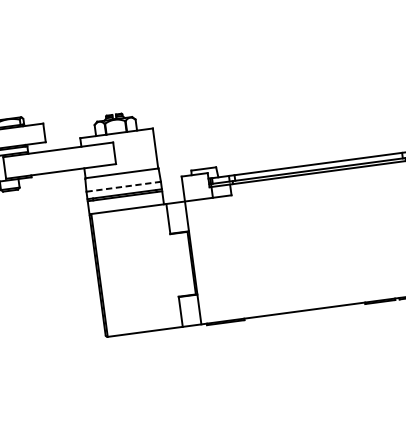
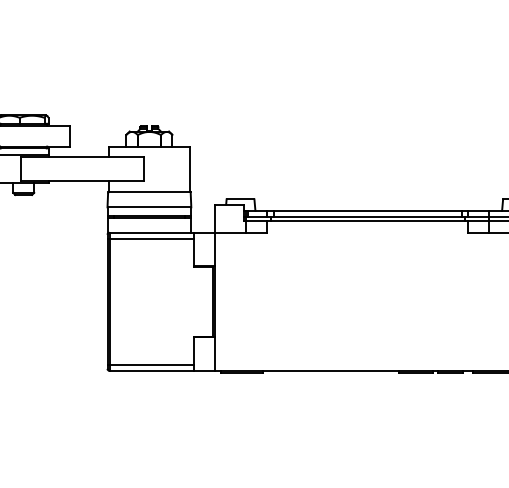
line: (123, 186) -> (149, 207), dashed -> solid
line: (128, 214) -> (150, 238), added
line: (143, 326) -> (150, 364), added

